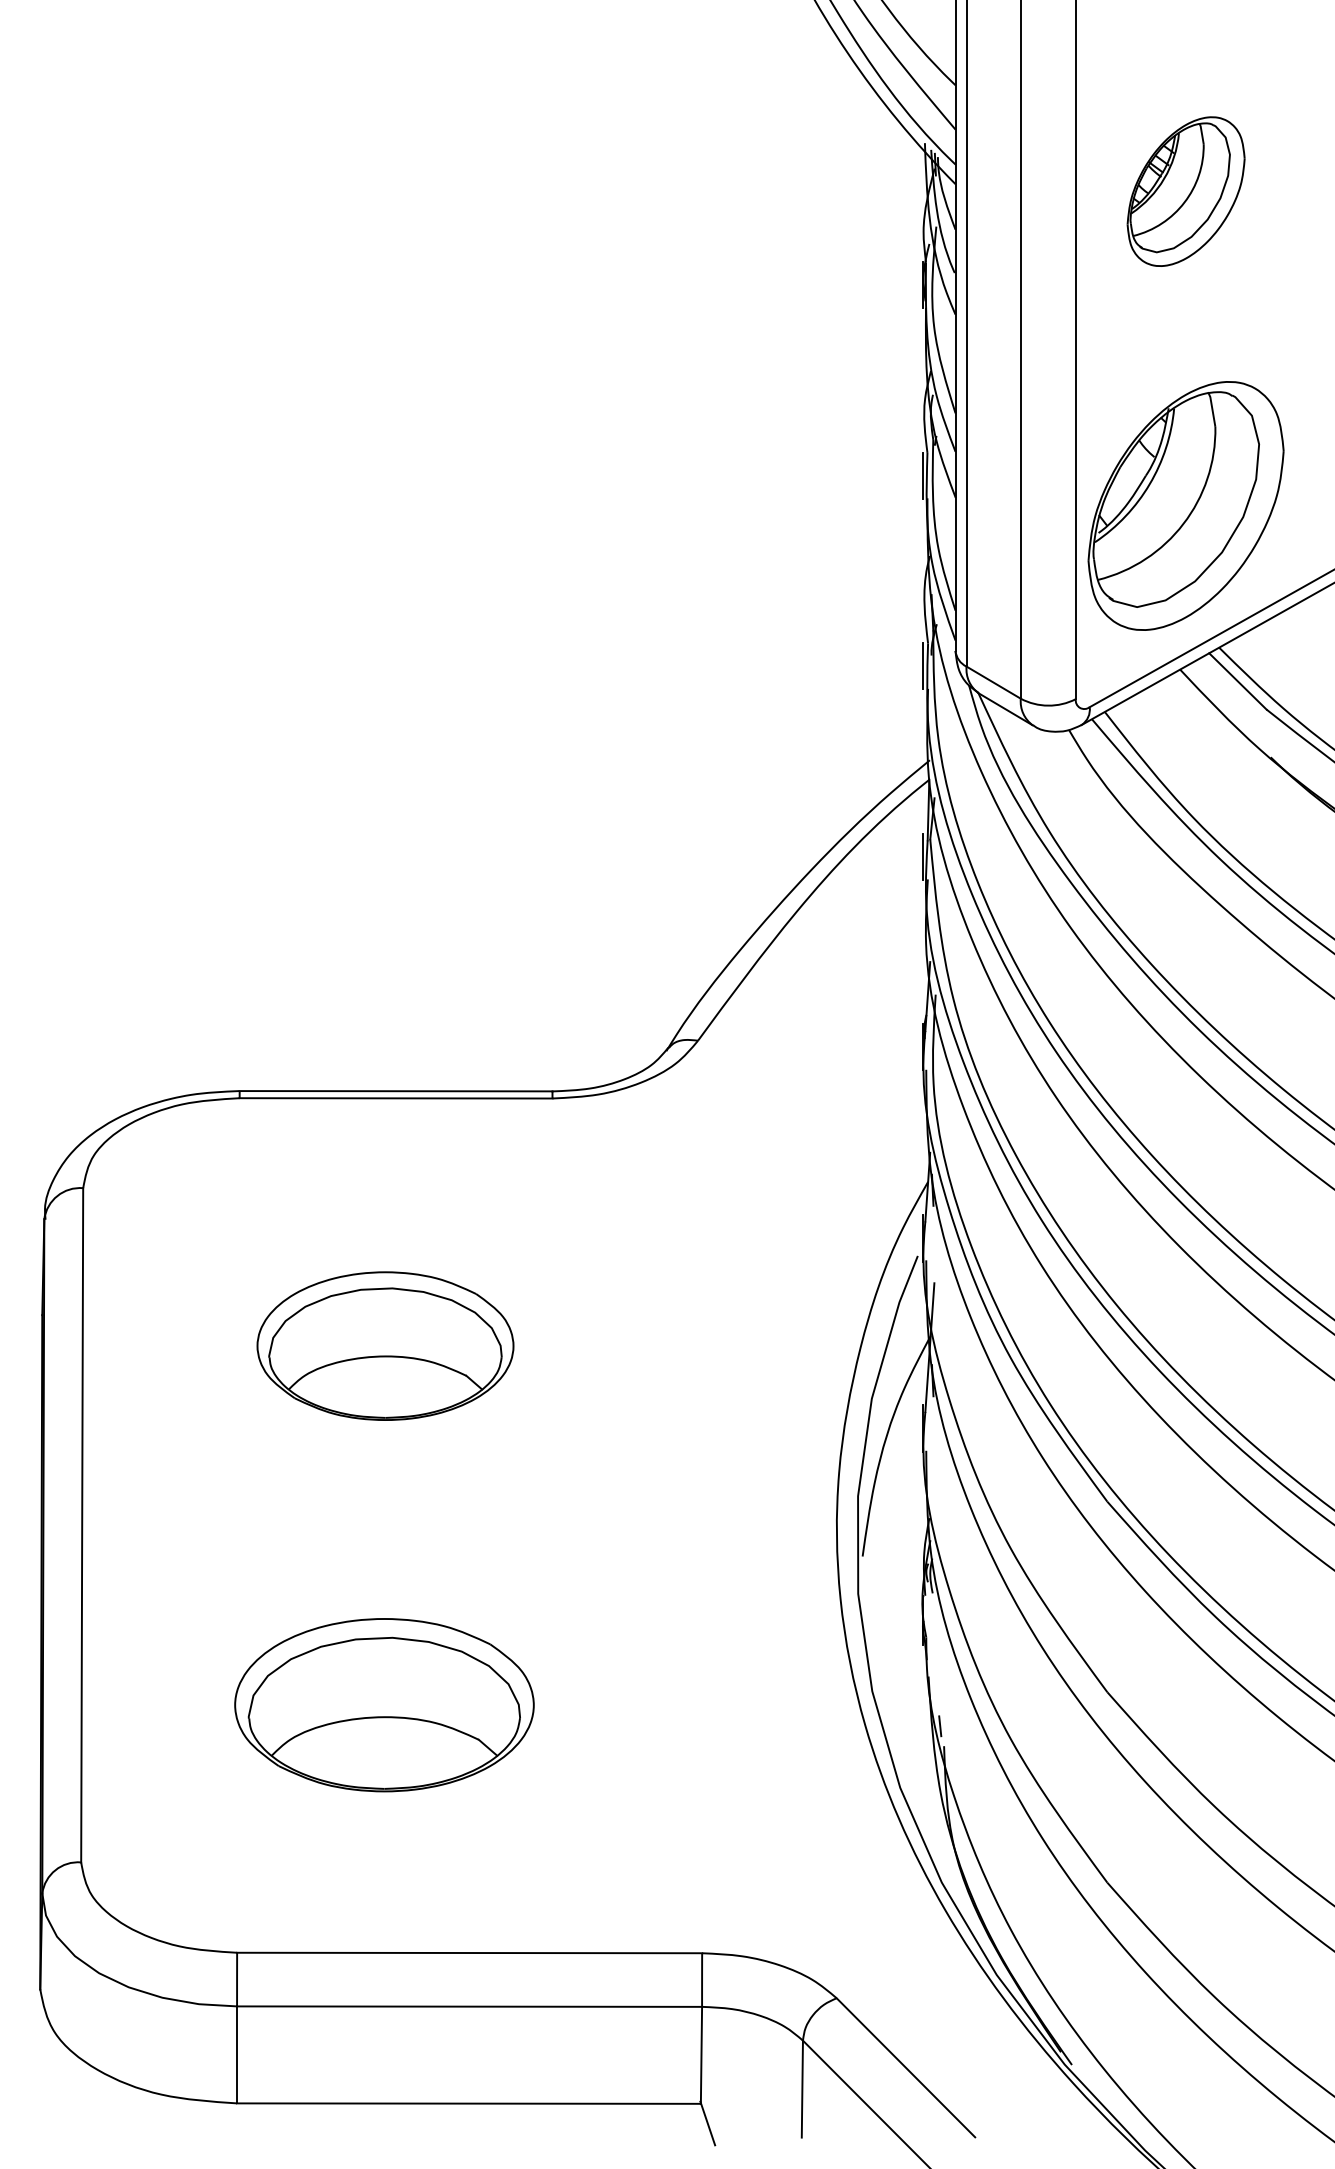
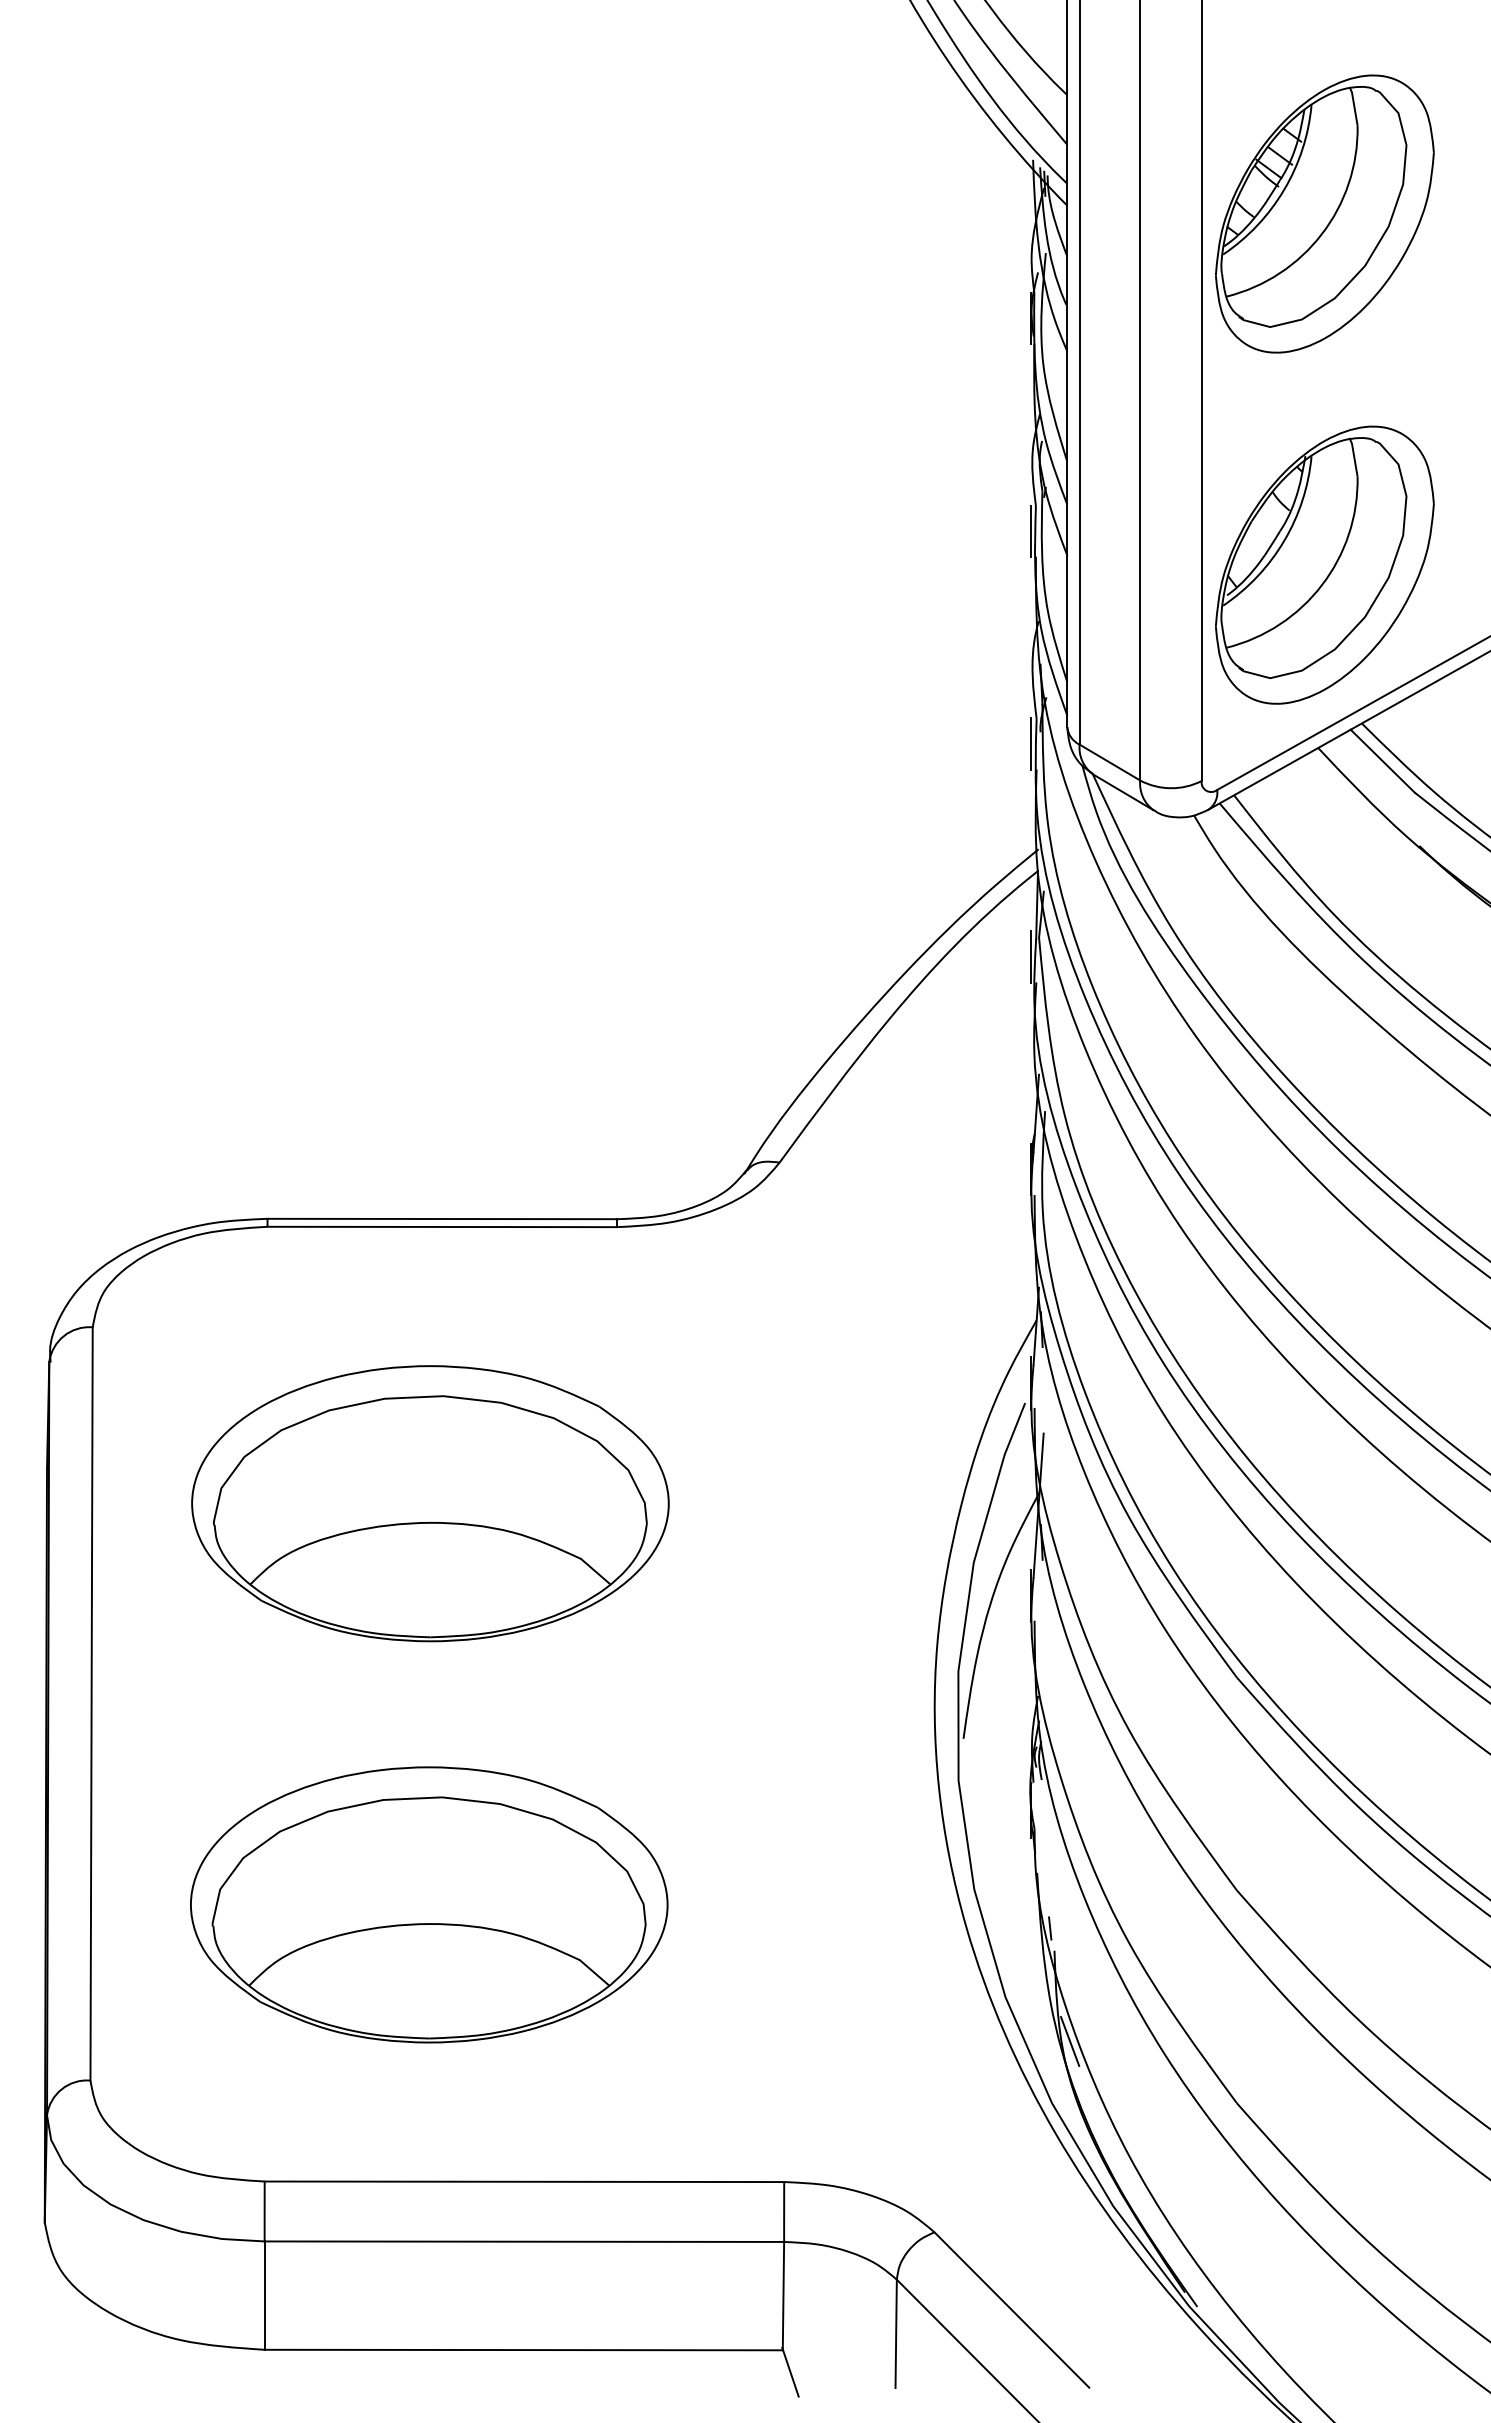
part: (1185, 191) -> (1324, 213), size x1.67
part: (385, 1345) -> (430, 1503), size x1.67
part: (384, 1704) -> (429, 1904), size x1.43
line: (958, 1827) -> (1070, 2041), added

